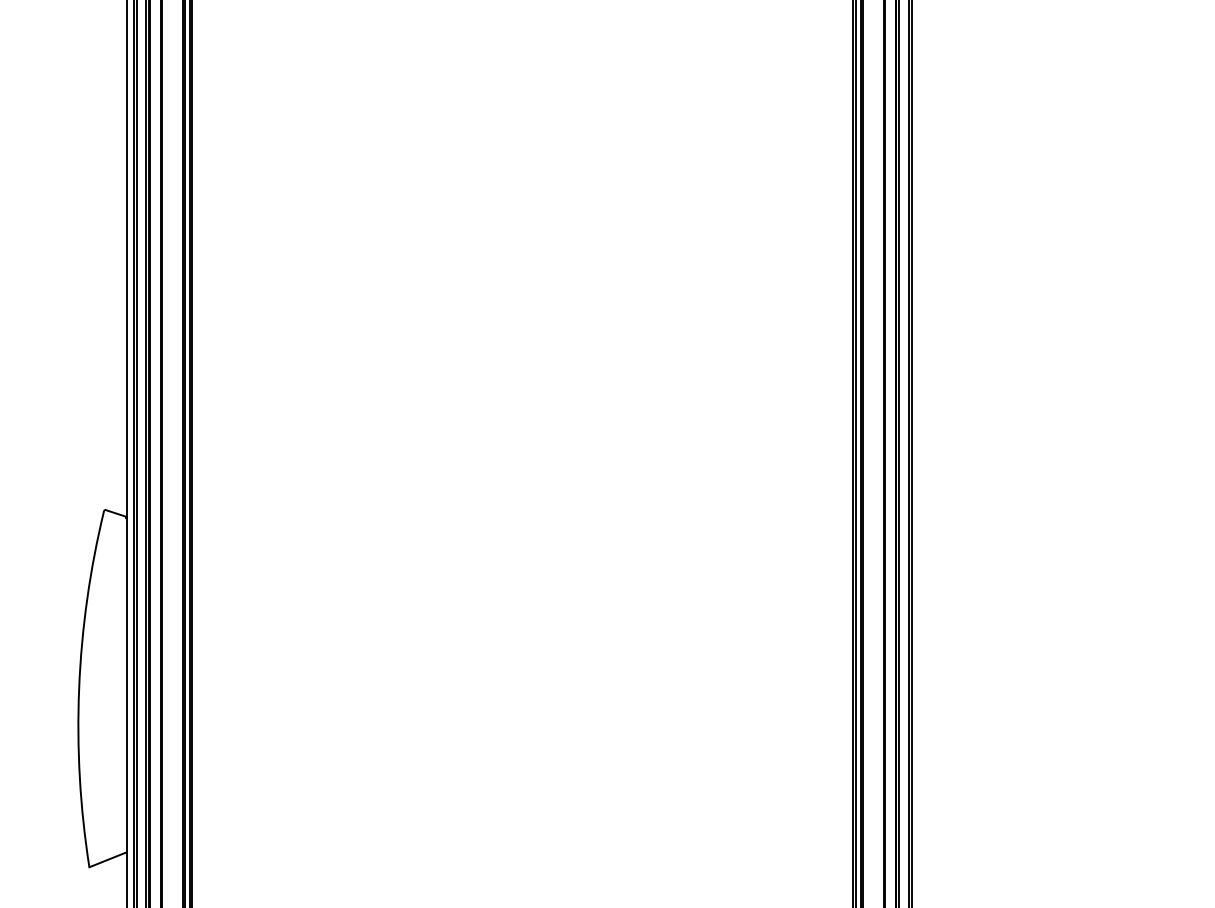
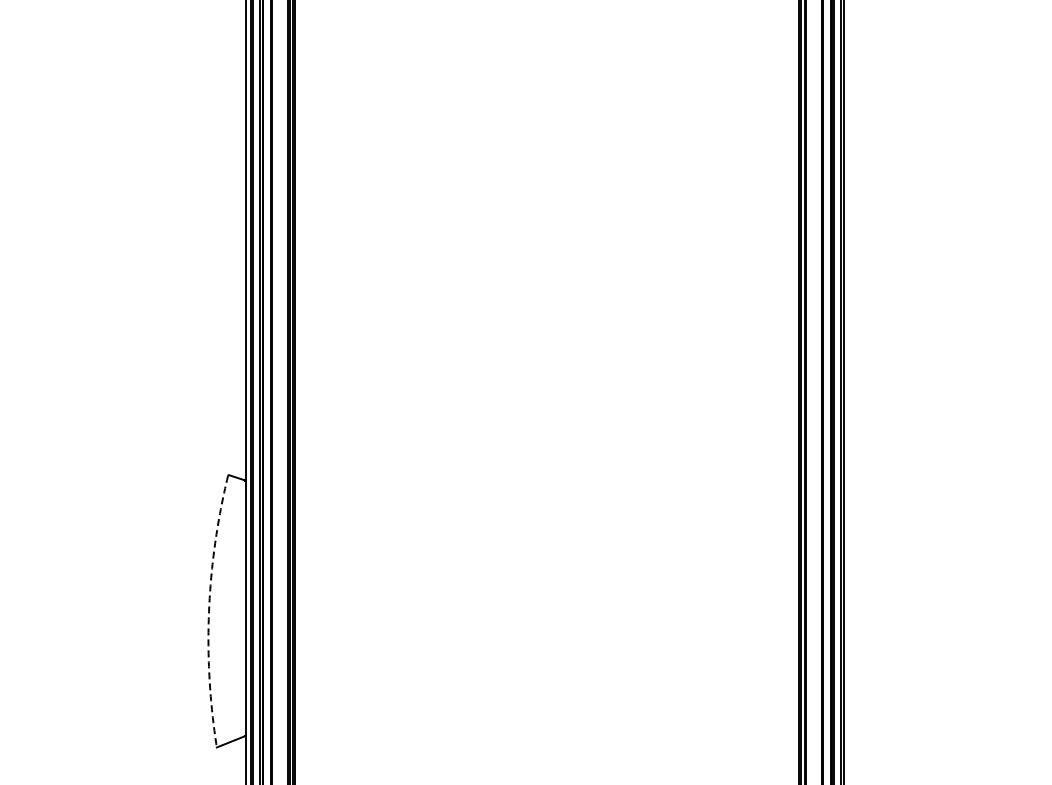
arc: (79, 688) -> (209, 611), solid -> dashed

